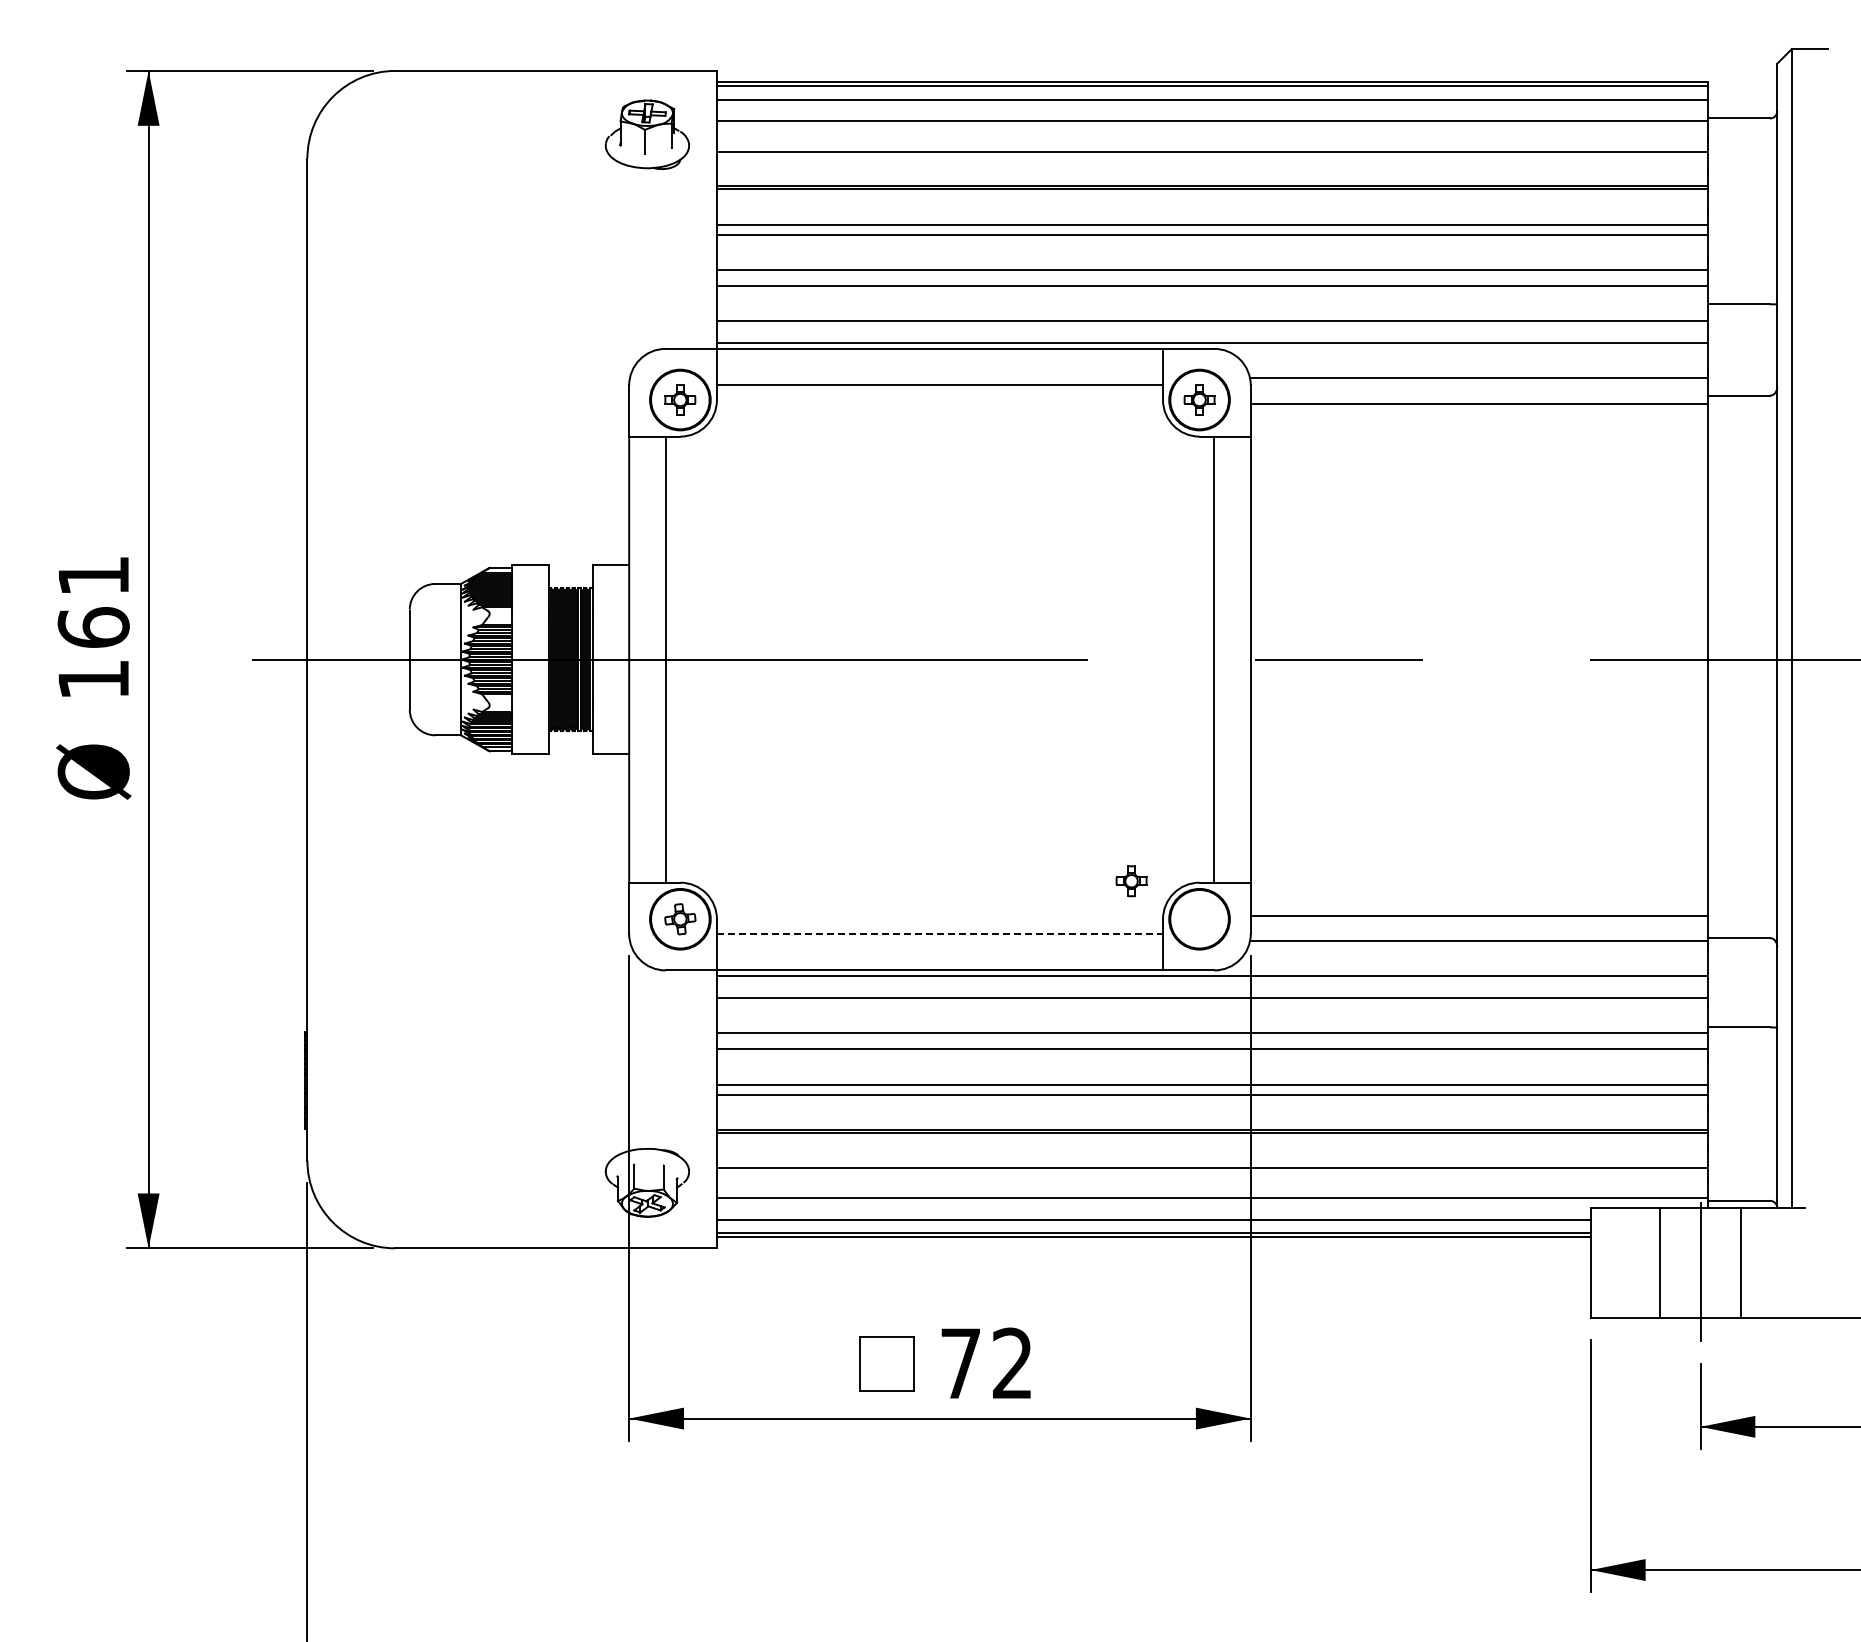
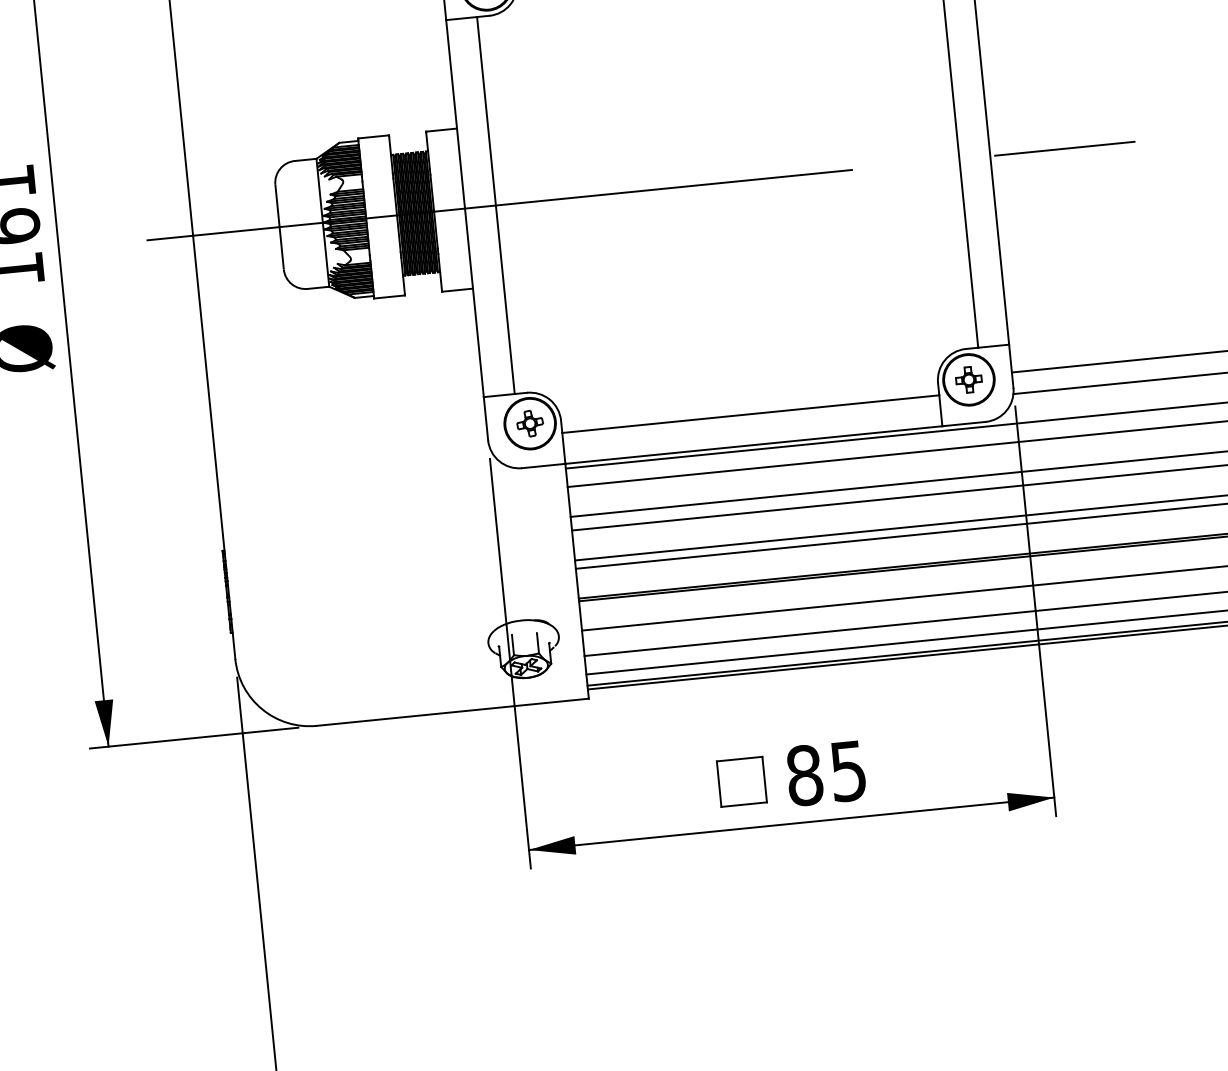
part: (1131, 881) -> (968, 380), moved
line: (940, 933) -> (751, 413), dashed -> solid
text: (985, 1363) -> (825, 773), 72 -> 85

